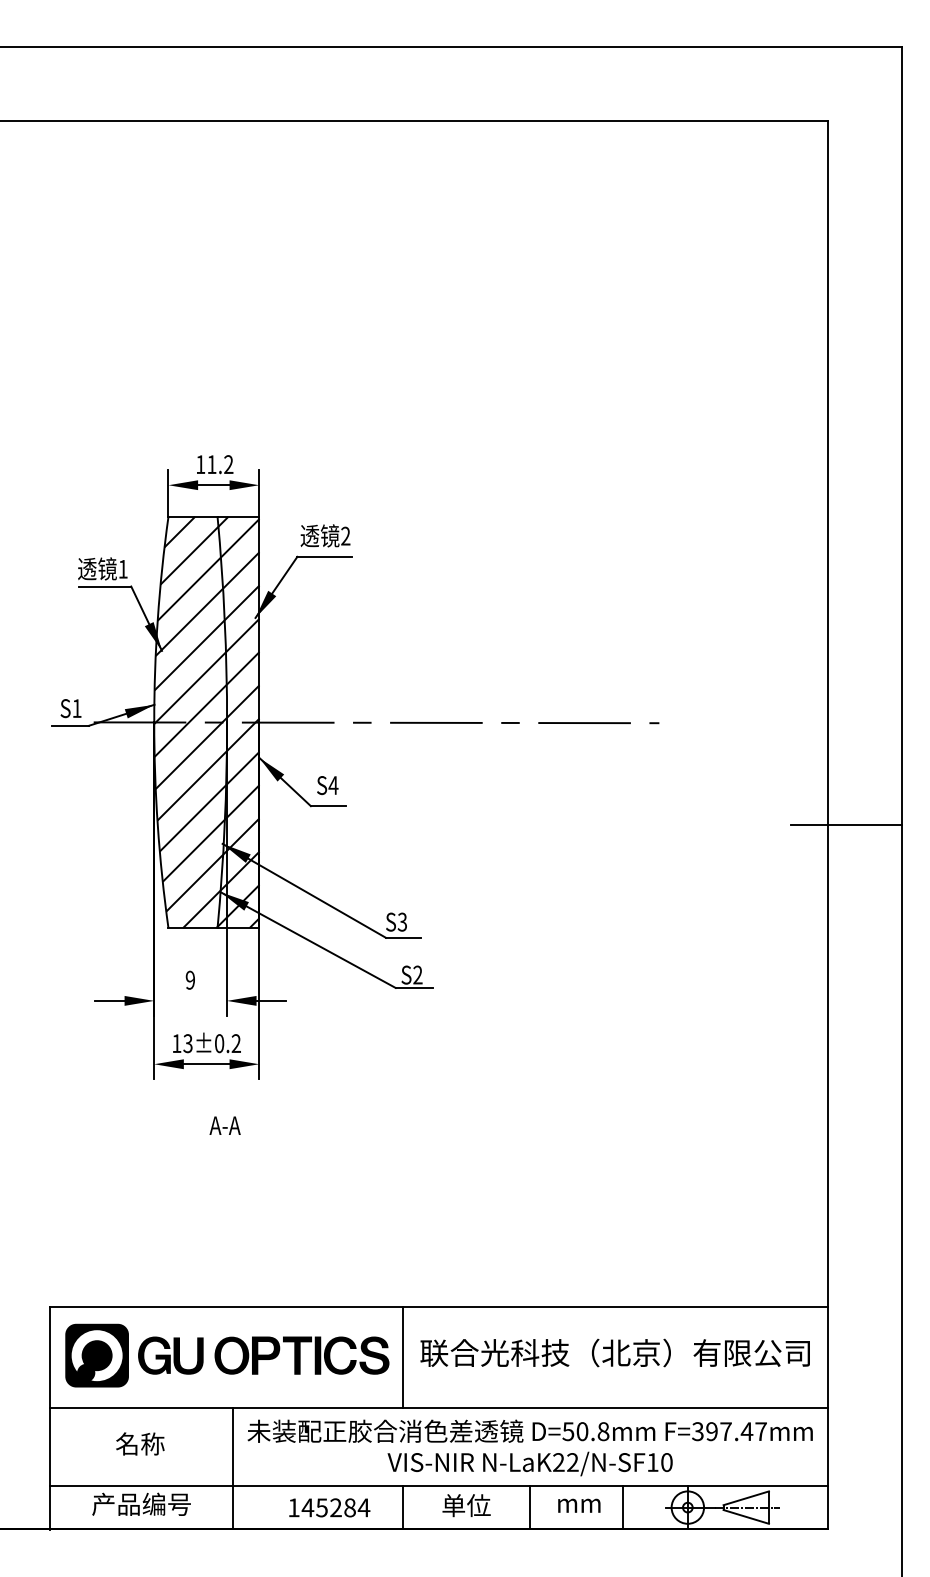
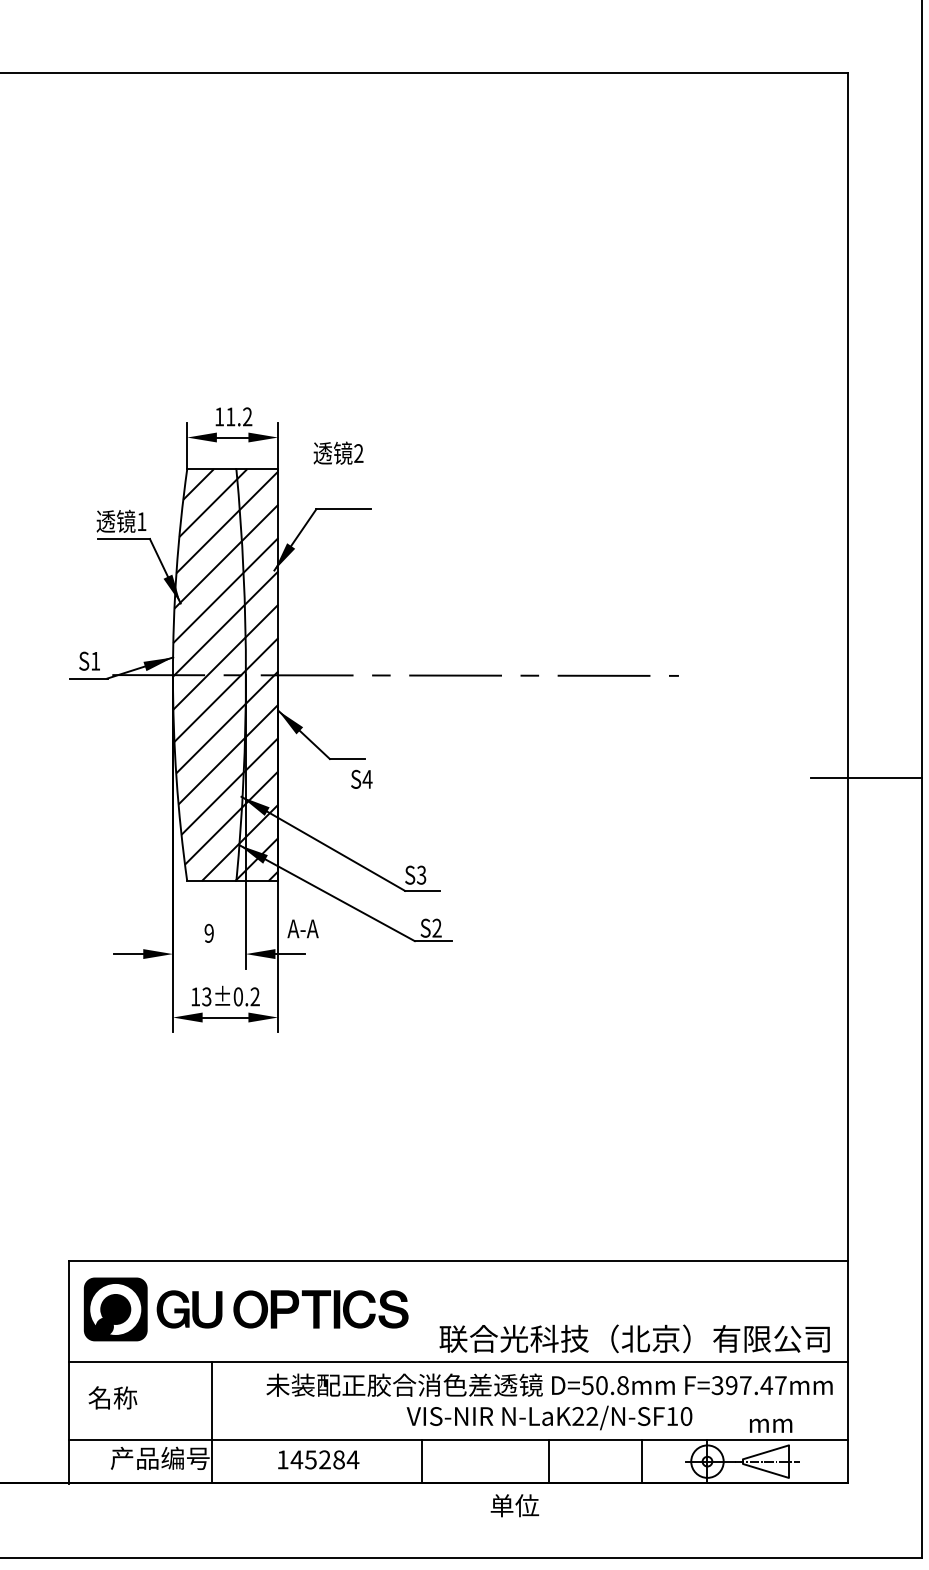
text: (325, 535) -> (338, 452), moved
text: (327, 785) -> (361, 779), moved
text: (224, 1125) -> (302, 928), moved
text: (614, 1352) -> (634, 1338), moved
line: (402, 1356) -> (421, 1310), removed
text: (140, 1443) -> (113, 1397), moved
line: (233, 1468) -> (212, 1422), moved
text: (466, 1505) -> (514, 1505), moved
text: (579, 1505) -> (771, 1425), moved
text: (329, 1507) -> (318, 1459), moved

